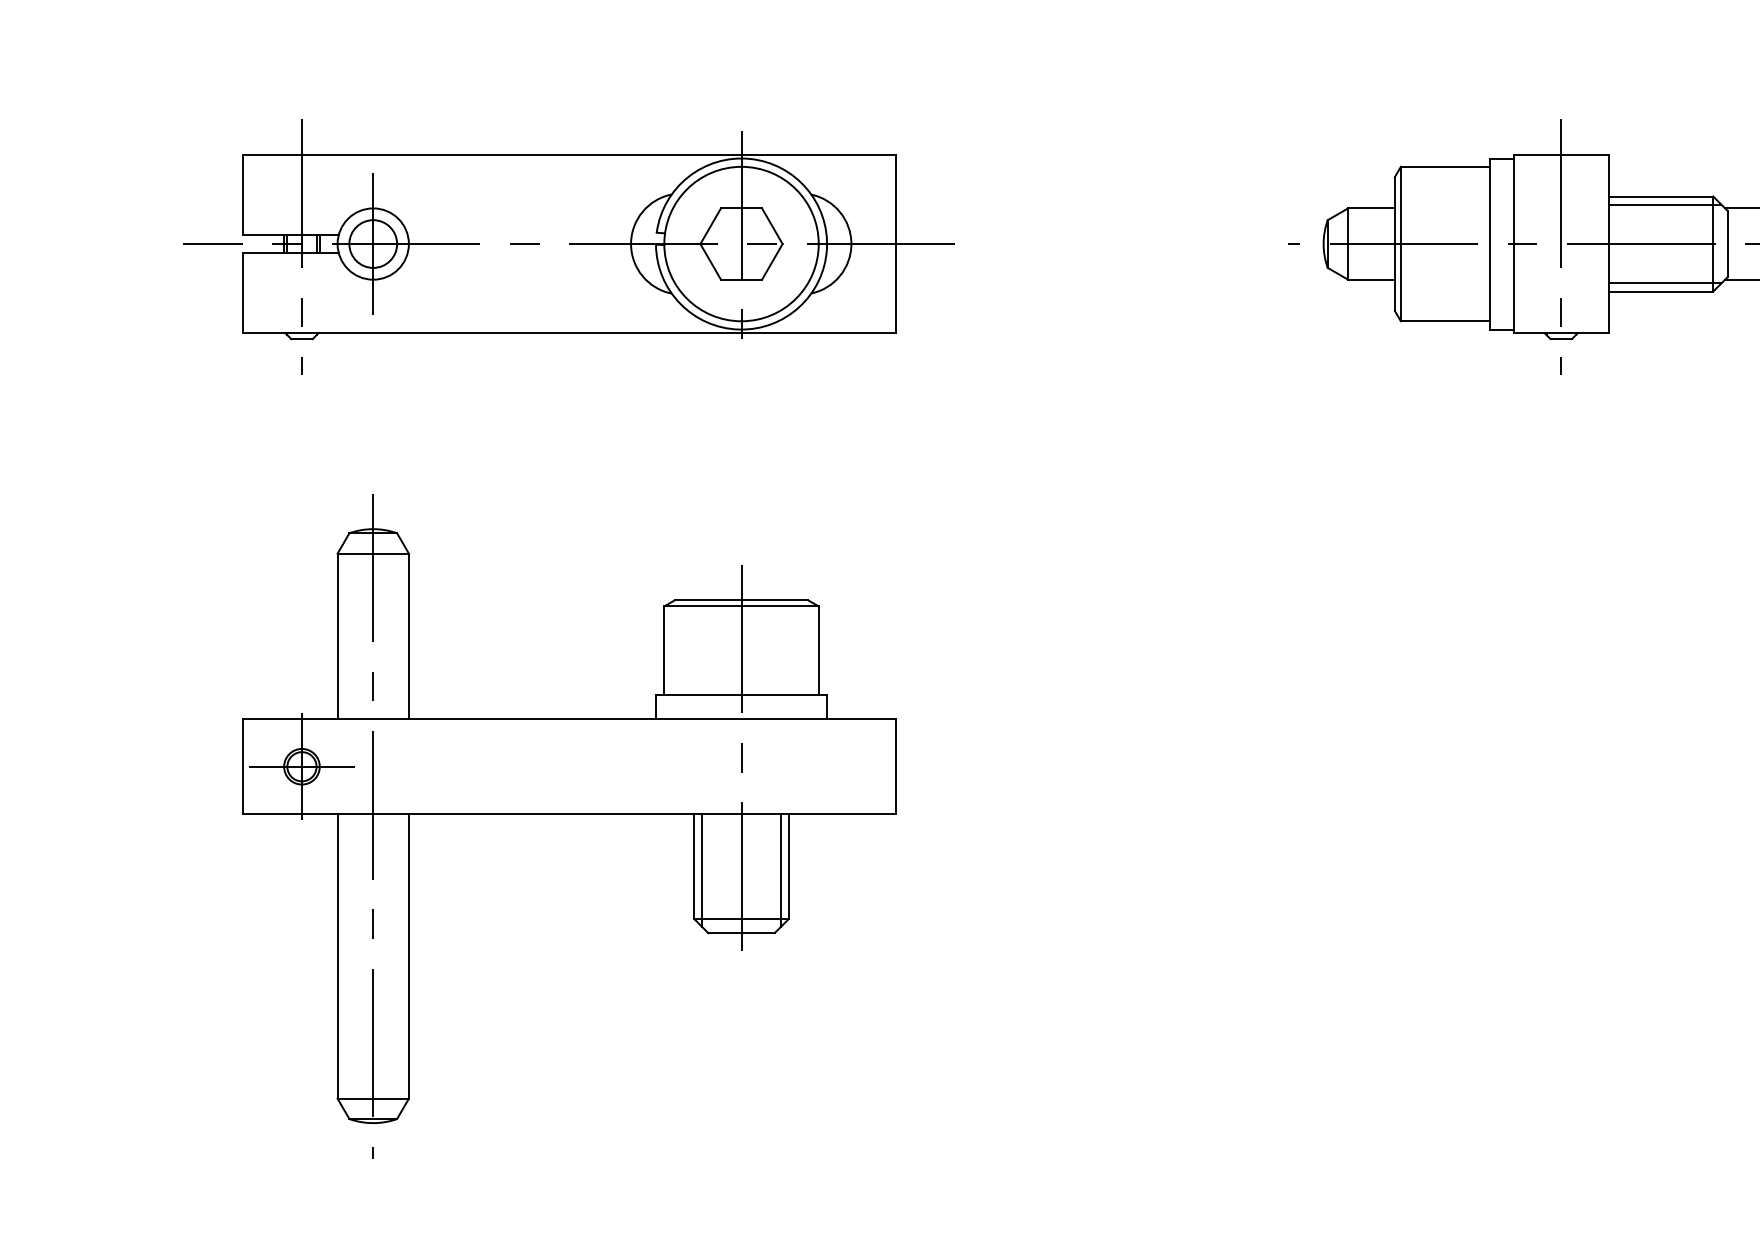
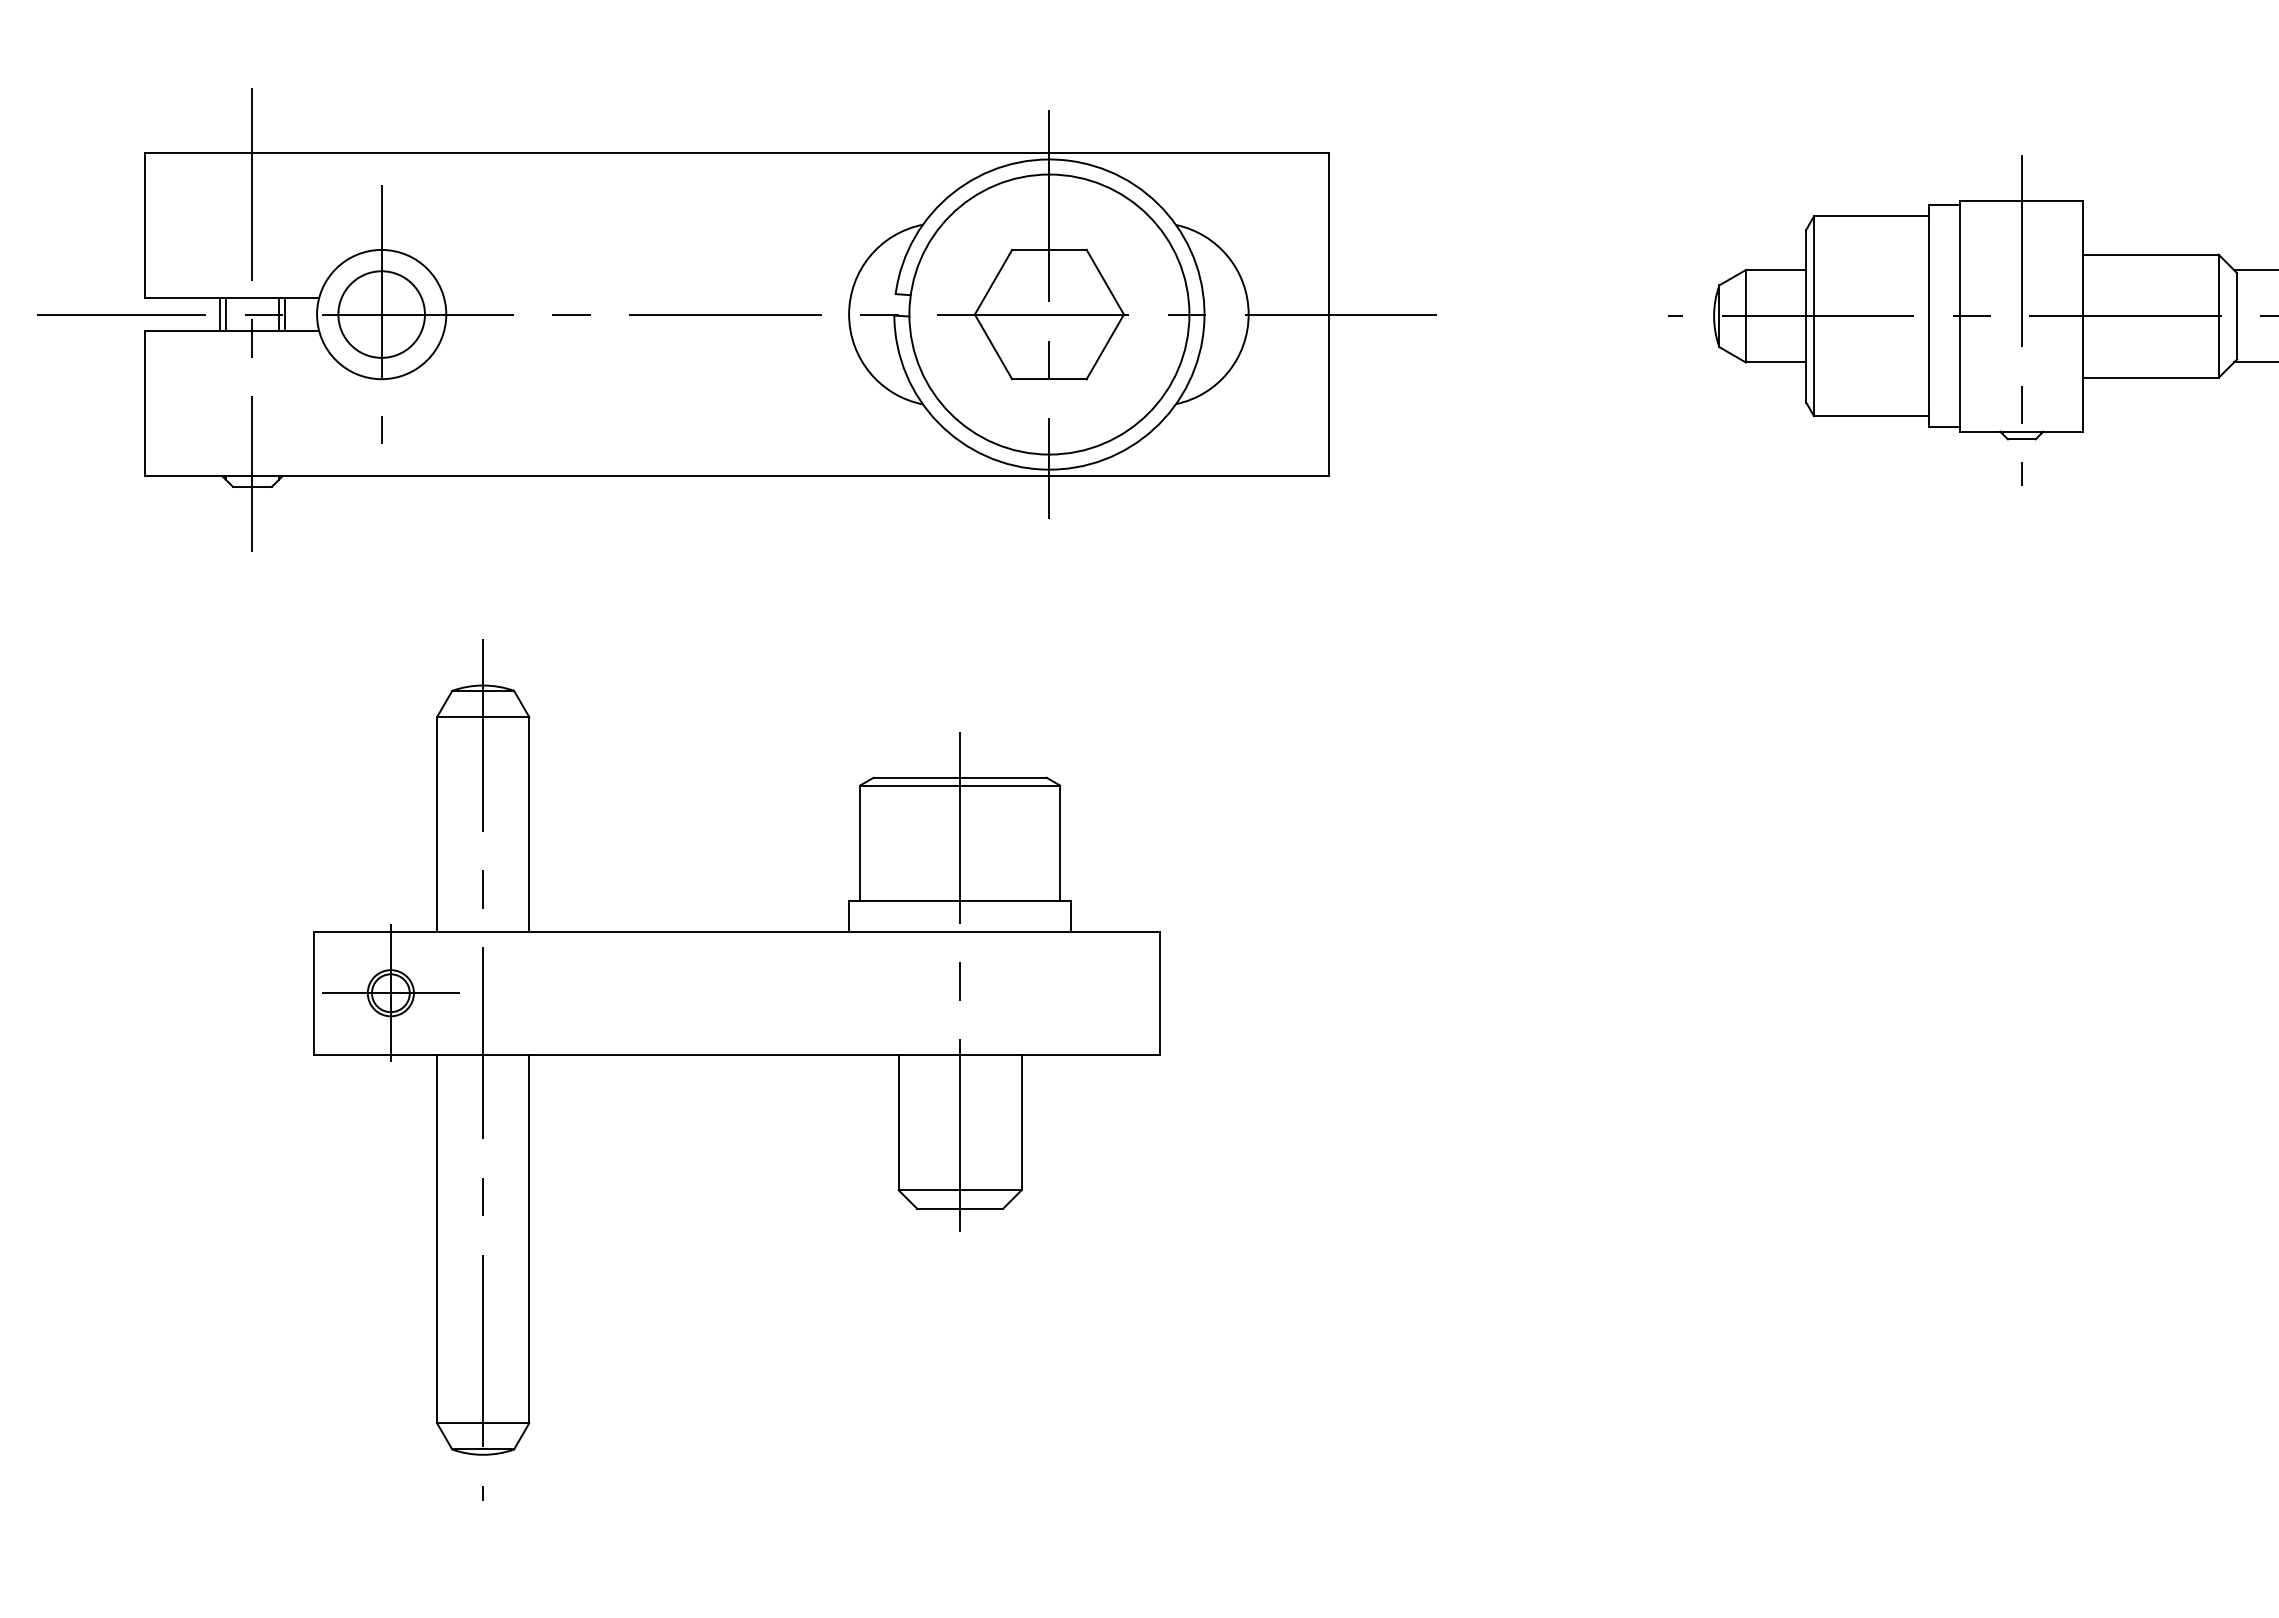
line: (1665, 204) -> (2156, 265), removed
part: (568, 247) -> (736, 320), size x1.4
line: (1665, 283) -> (2156, 367), removed
line: (702, 870) -> (909, 1127), removed
line: (781, 870) -> (1011, 1127), removed

